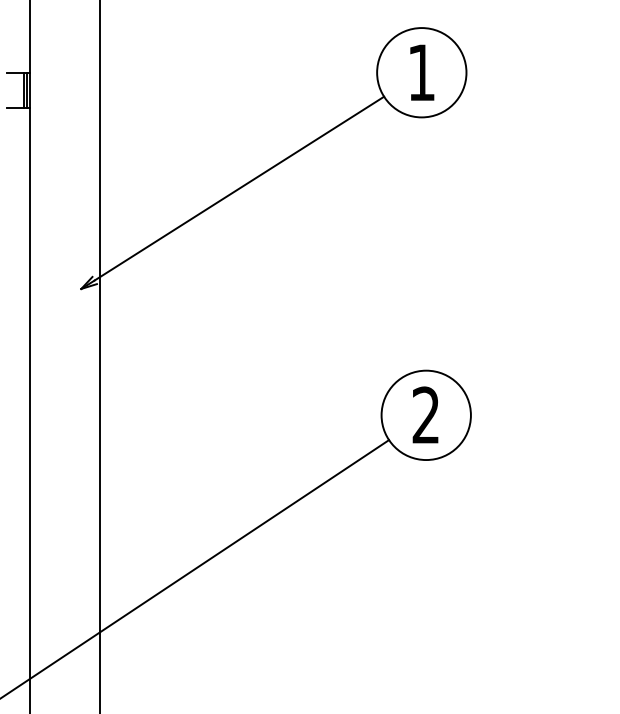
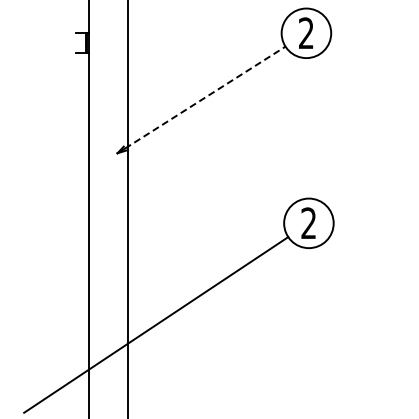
text: (421, 71) -> (306, 32), 1 -> 2
line: (239, 188) -> (205, 97), solid -> dashed

